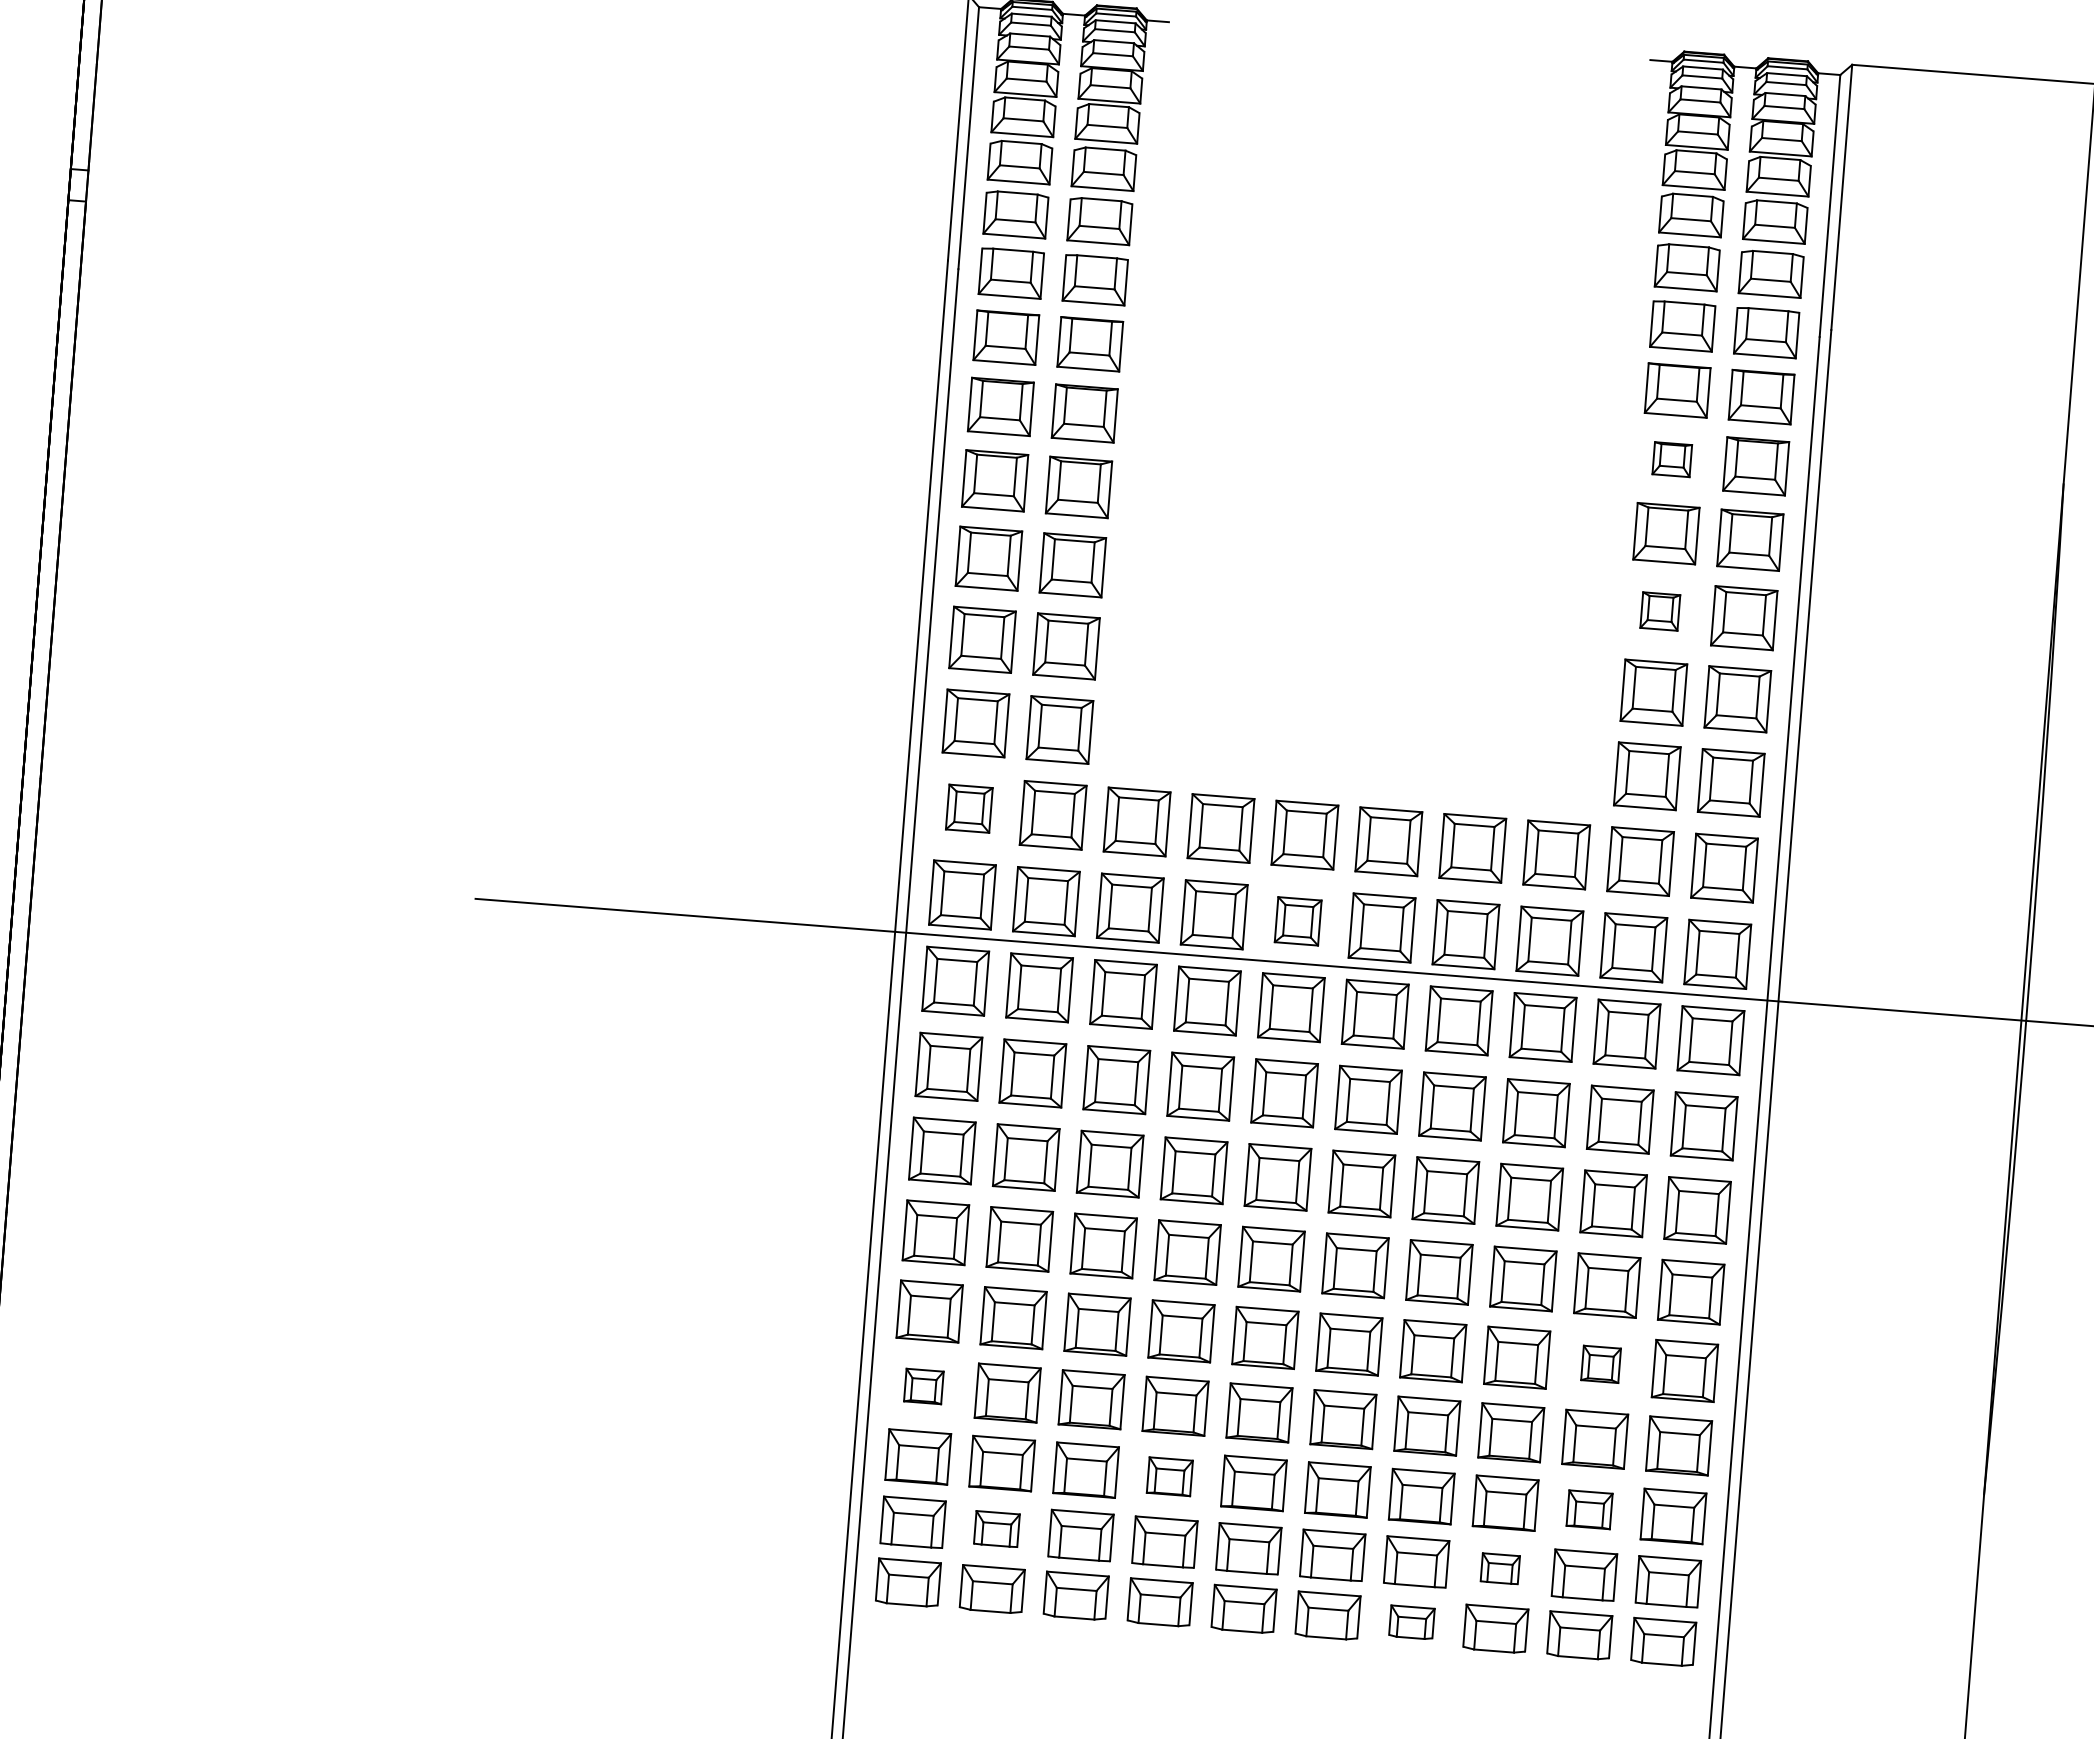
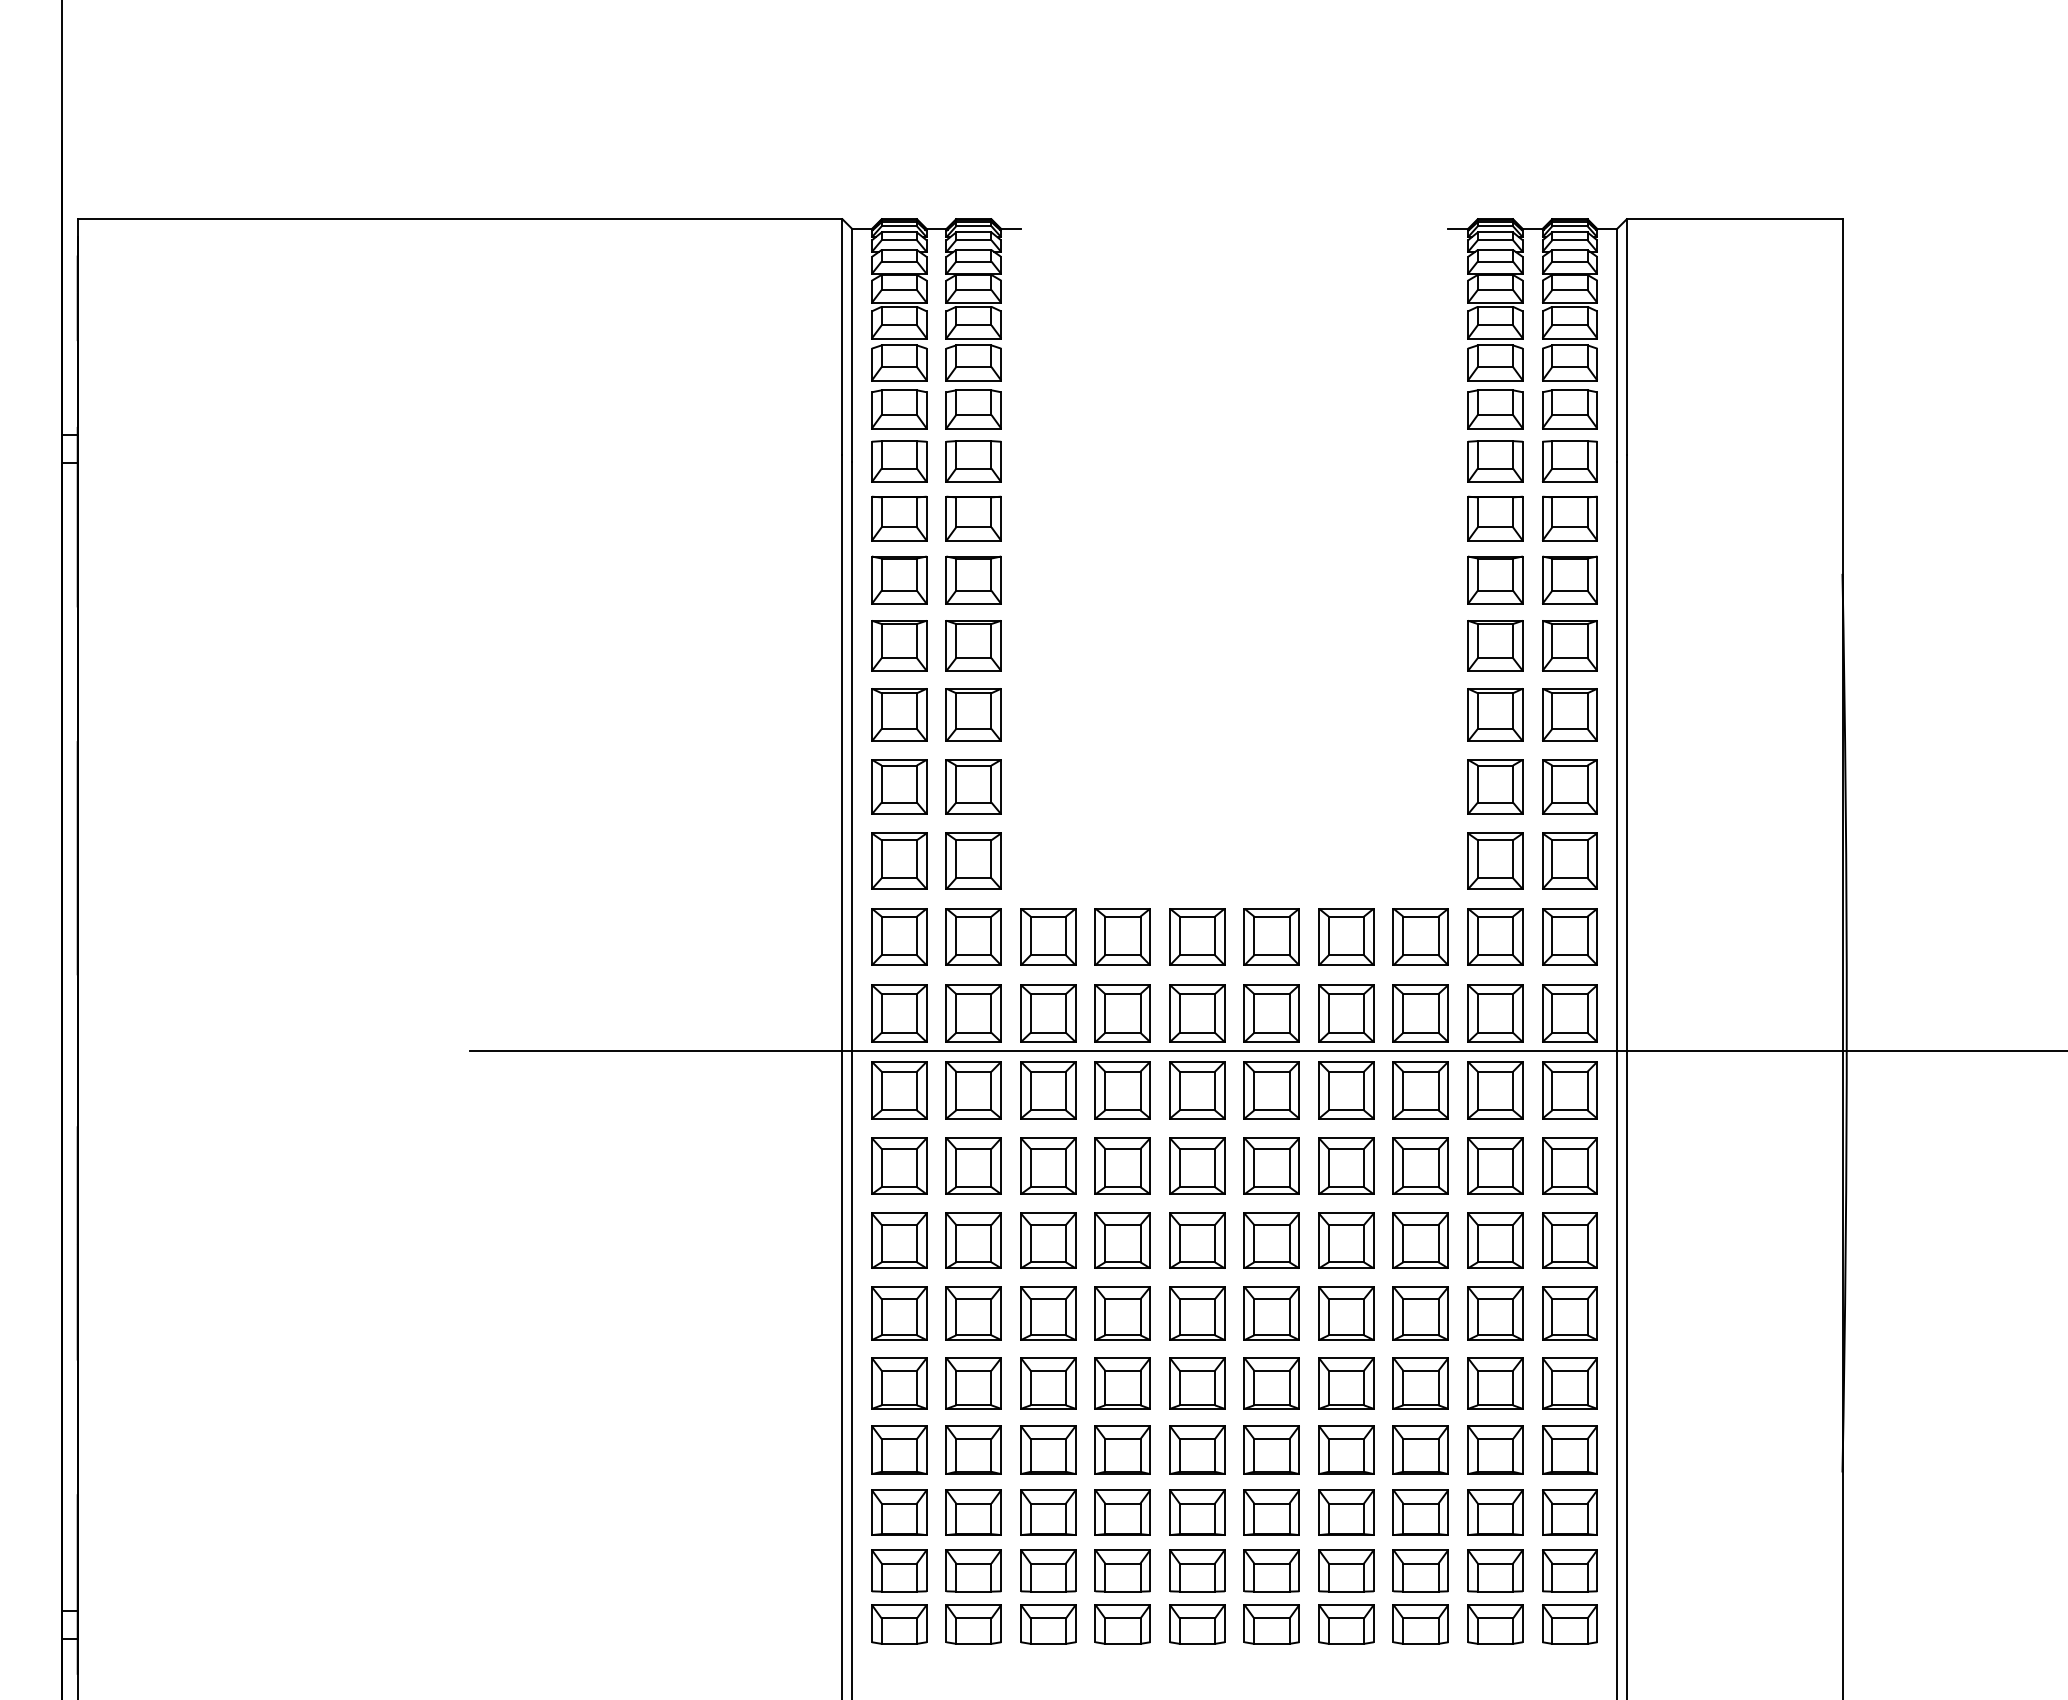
part: (1672, 458) -> (1495, 579), size x1.67
part: (1660, 610) -> (1495, 714), size x1.67
part: (969, 808) -> (899, 936), size x1.43
part: (1298, 921) -> (1197, 1013), size x1.43
part: (1601, 1364) -> (1495, 1383), size x1.67
part: (924, 1385) -> (899, 1449), size x1.67
part: (1169, 1476) -> (1122, 1512), size x1.43
part: (1589, 1509) -> (1495, 1512), size x1.43
part: (996, 1528) -> (973, 1570), size x1.43
part: (1500, 1568) -> (1420, 1570), size x1.67
part: (1411, 1622) -> (1346, 1624), size x1.43

